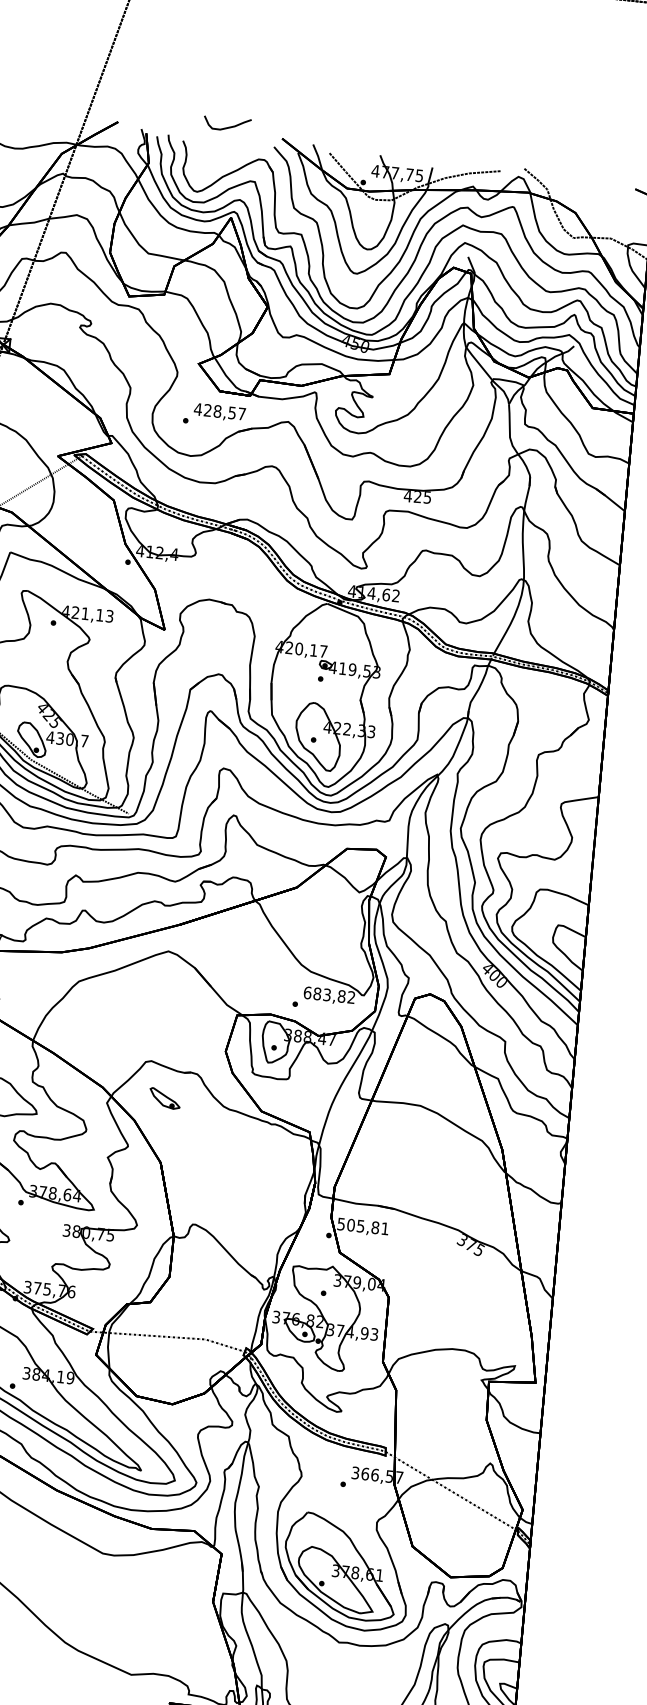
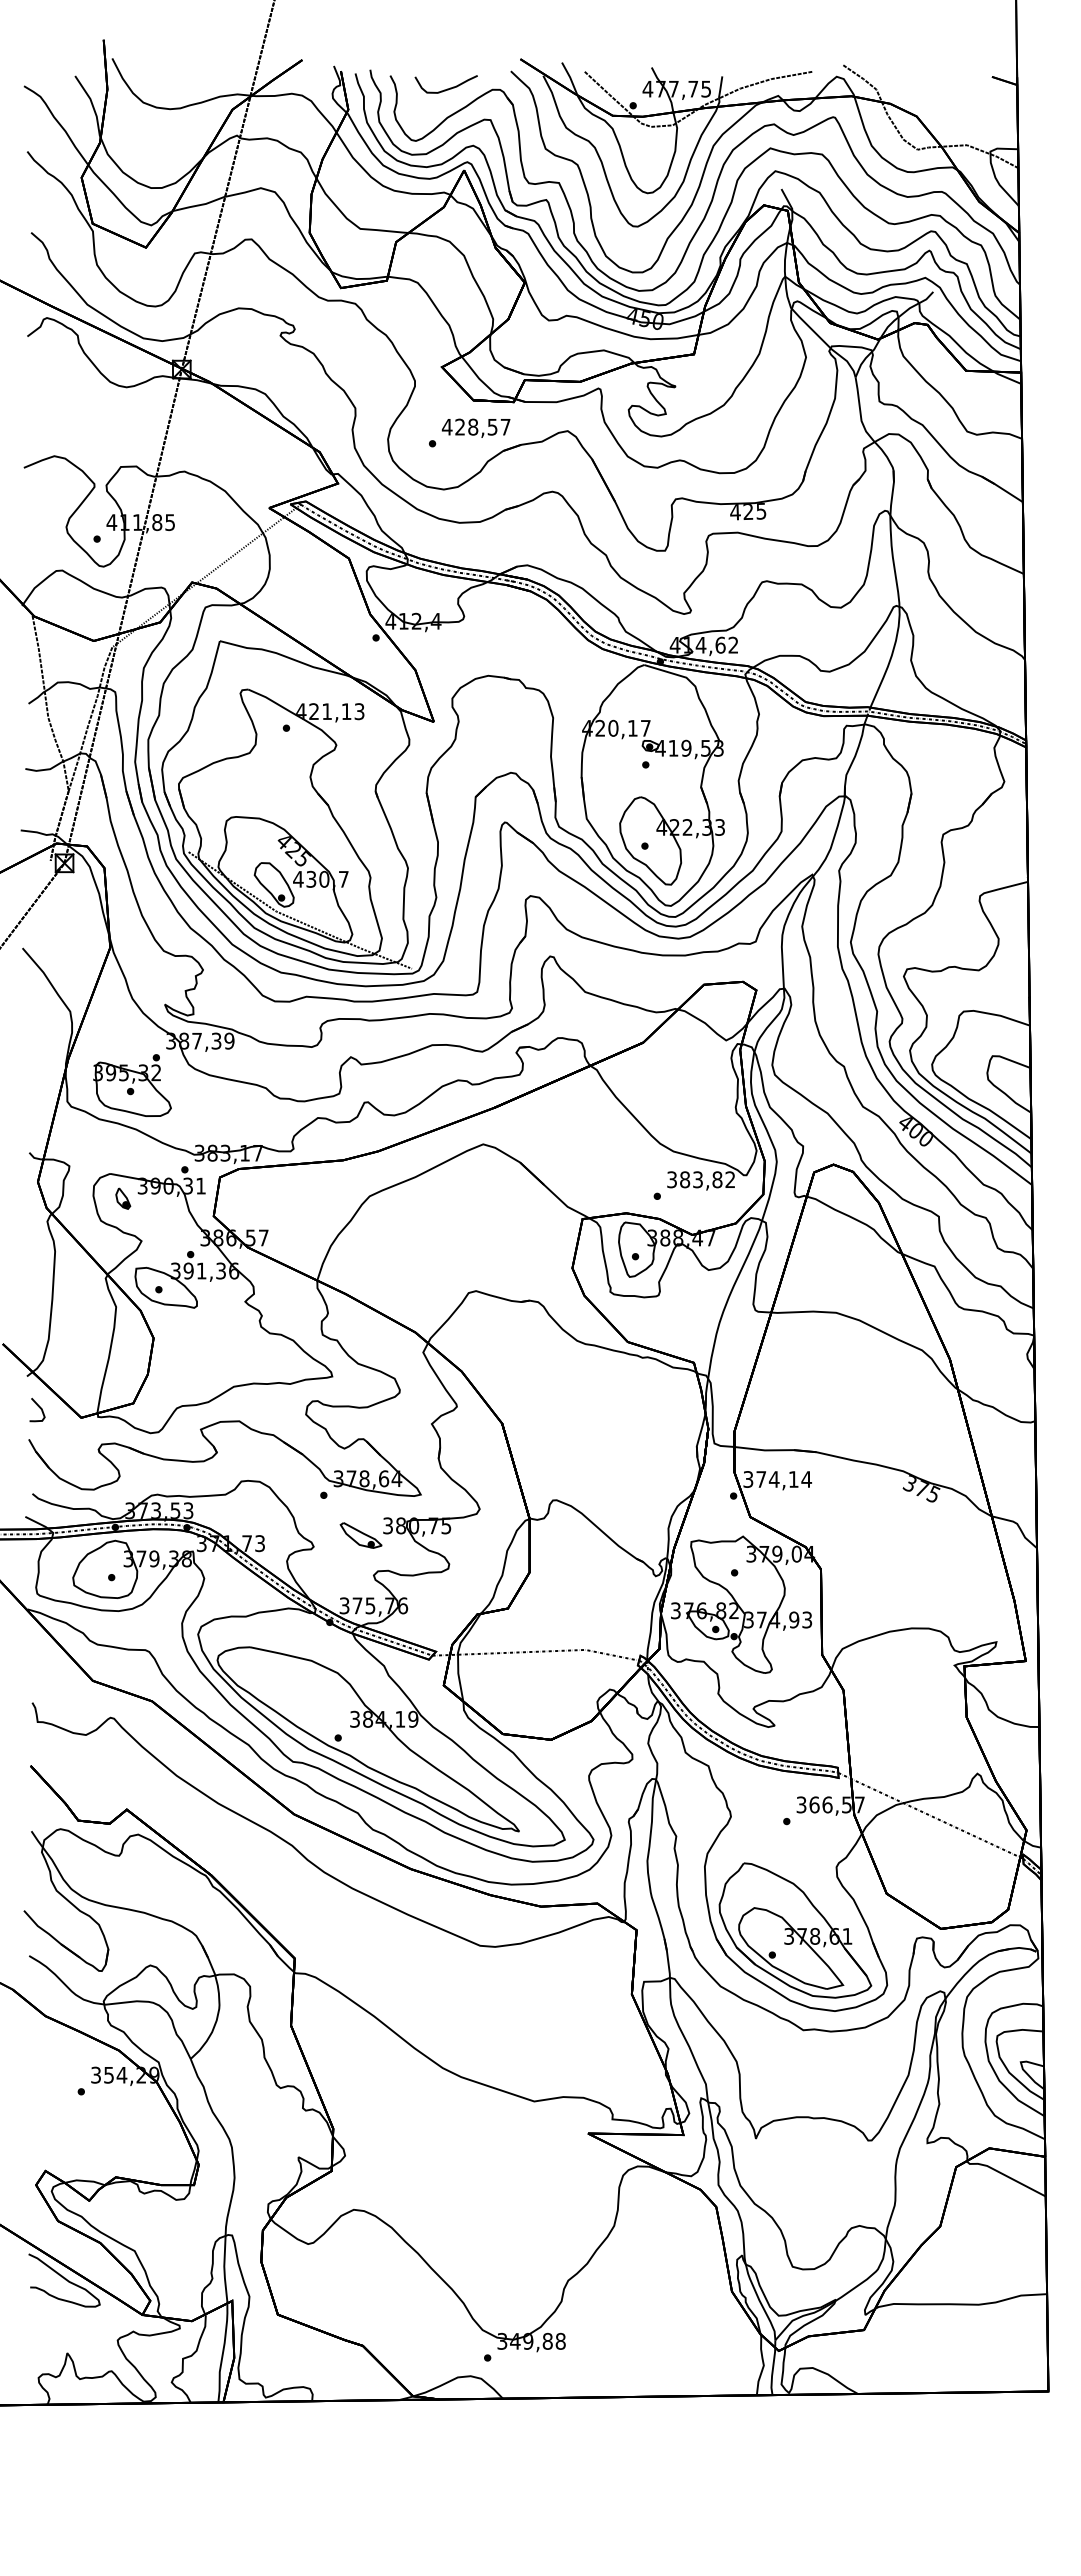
curve: (227, 127) -> (447, 88), moved
text: (308, 992) -> (672, 1179), 683,82 -> 383,82
part: (164, 1098) -> (360, 1535), moved
text: (363, 1226) -> (778, 1479), 505,81 -> 374,14

